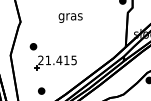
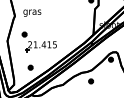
text: (70, 17) -> (32, 12), moved

